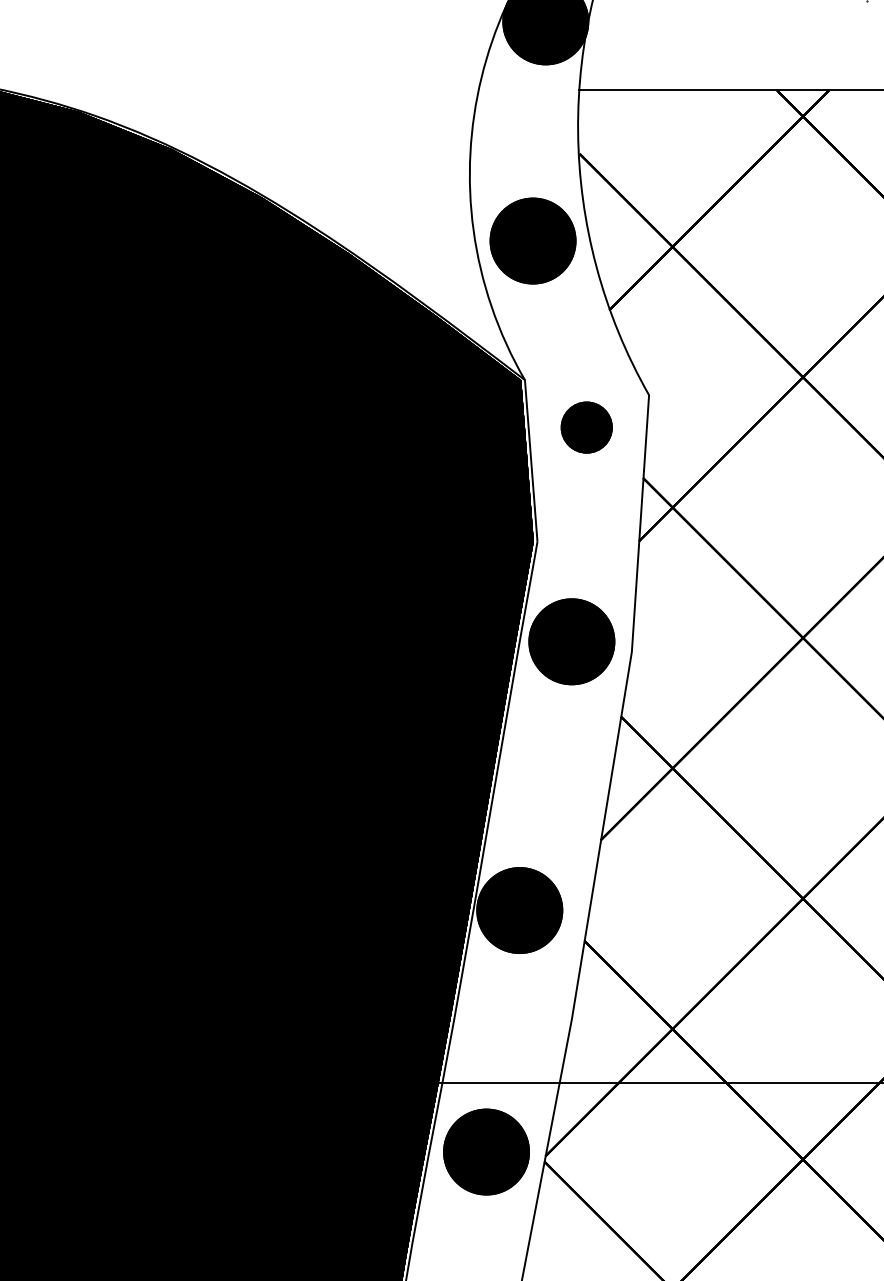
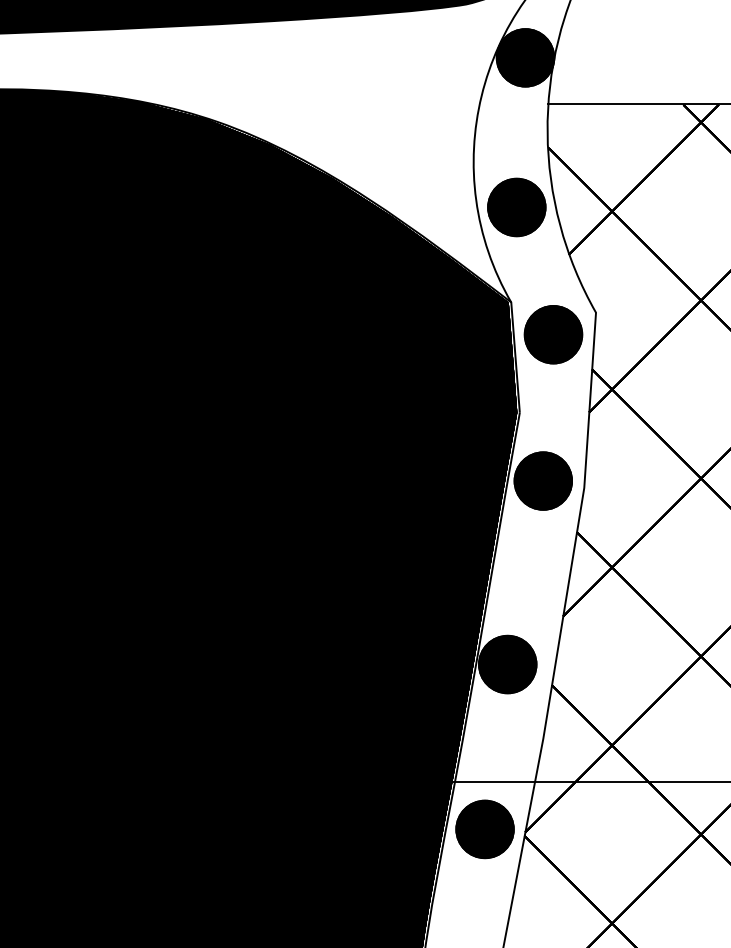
part: (586, 427) -> (553, 334), size x1.67

